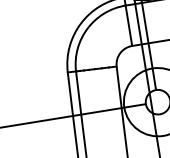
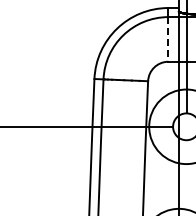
line: (128, 25) -> (168, 39), solid -> dashed

